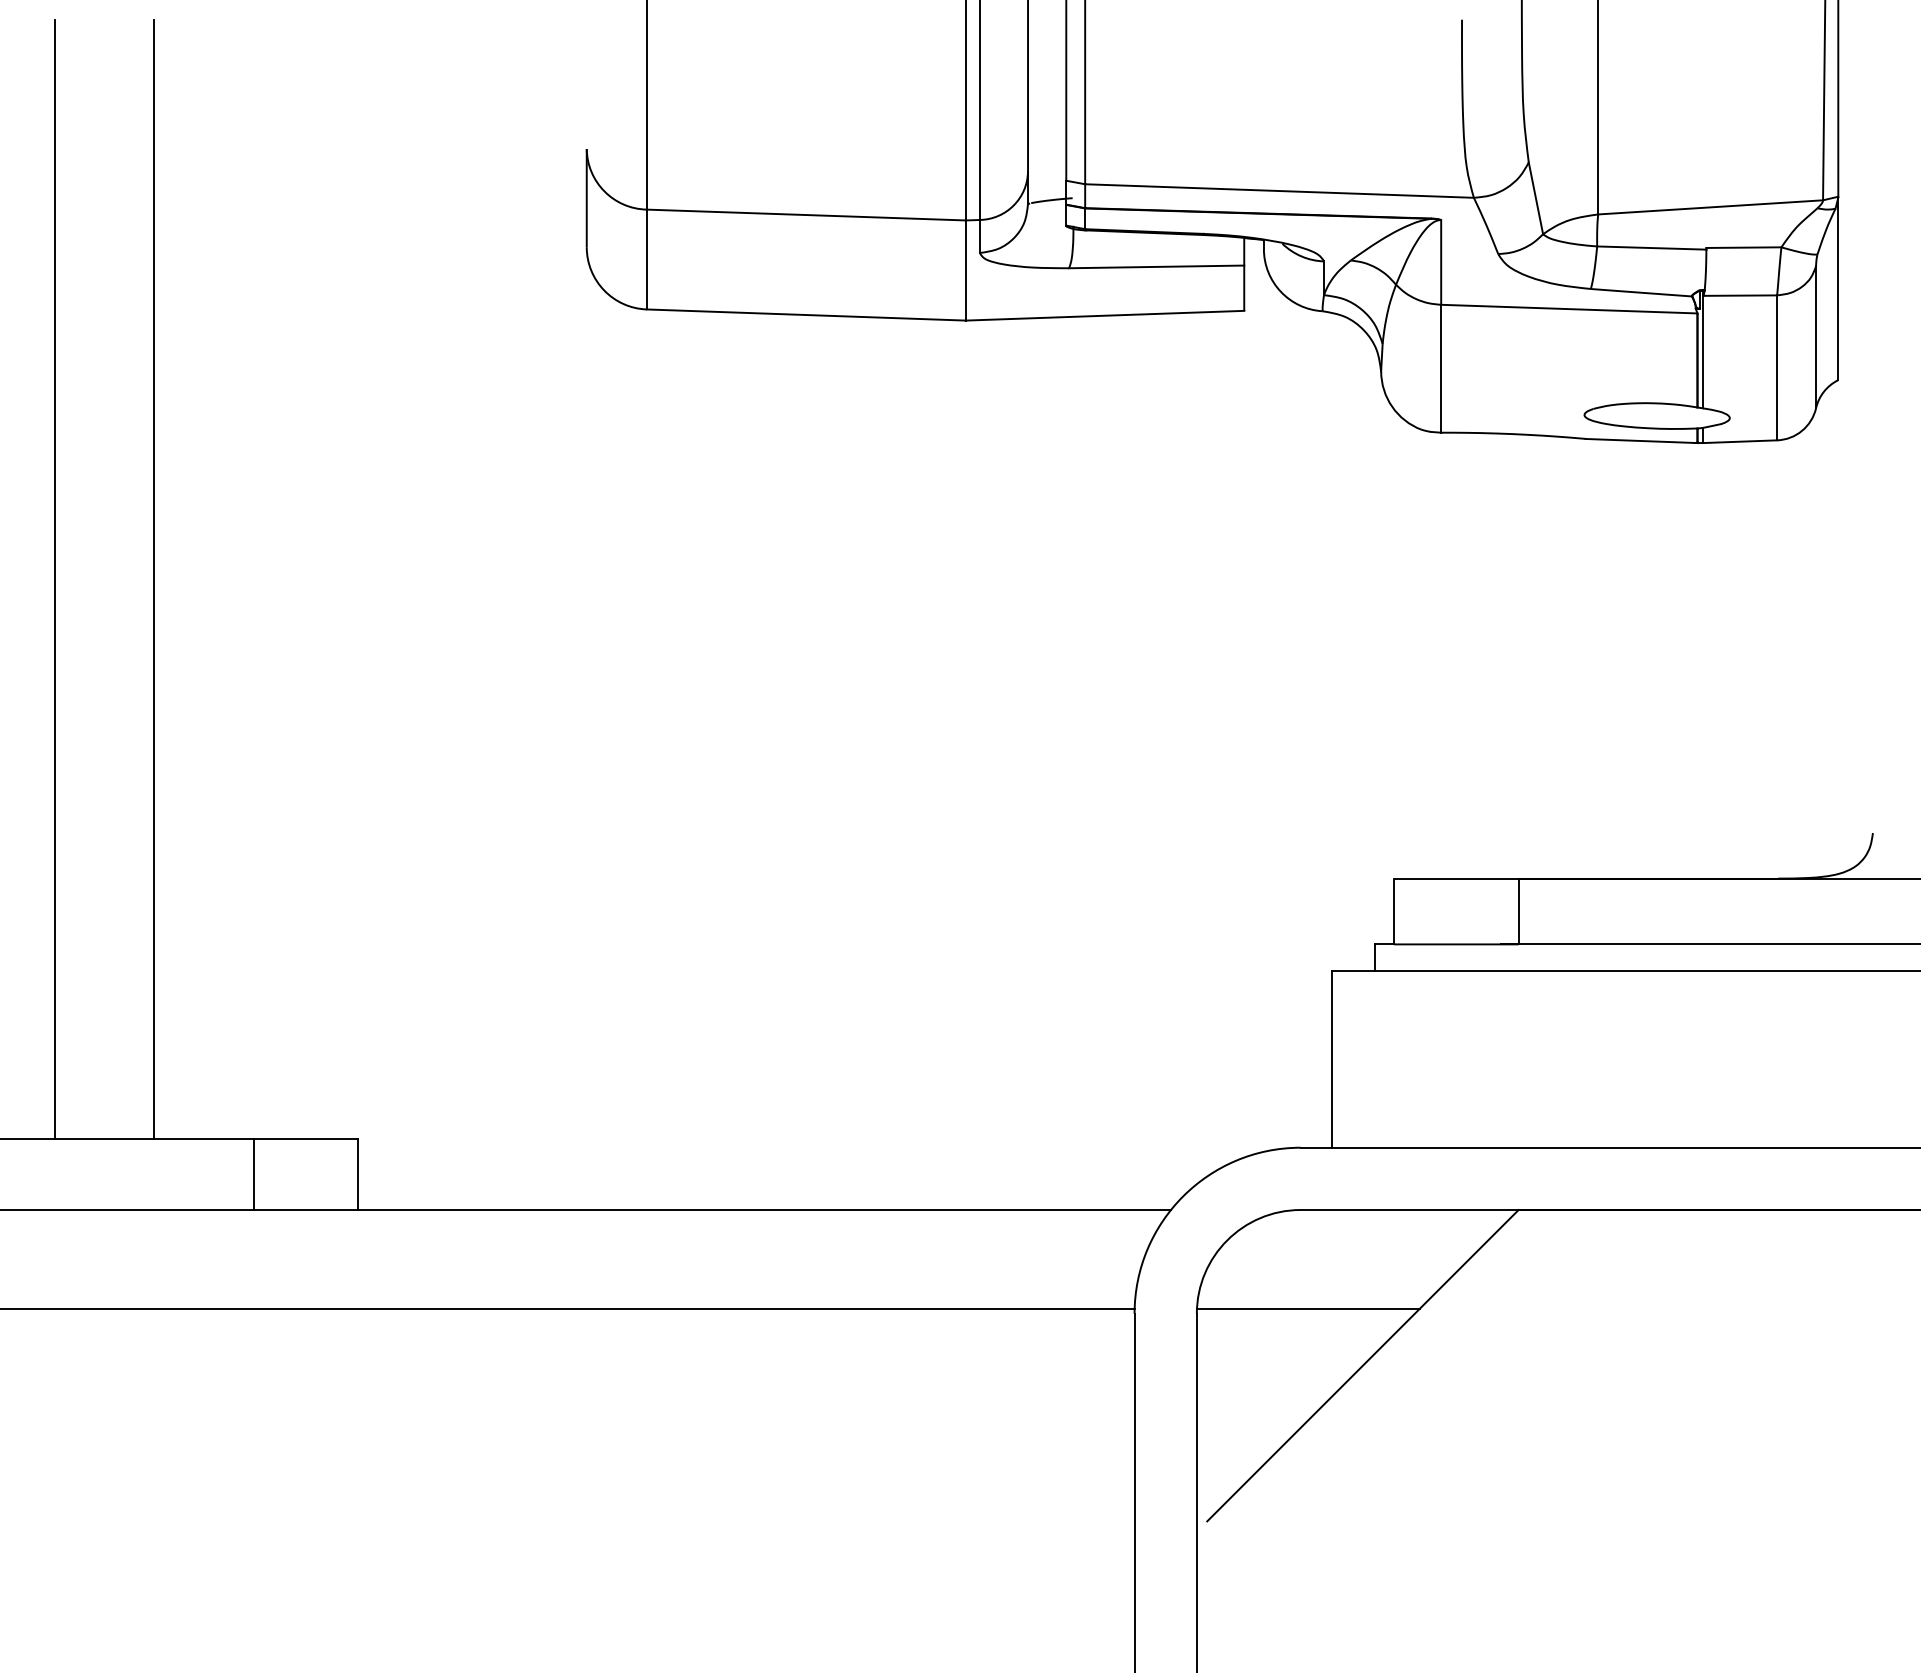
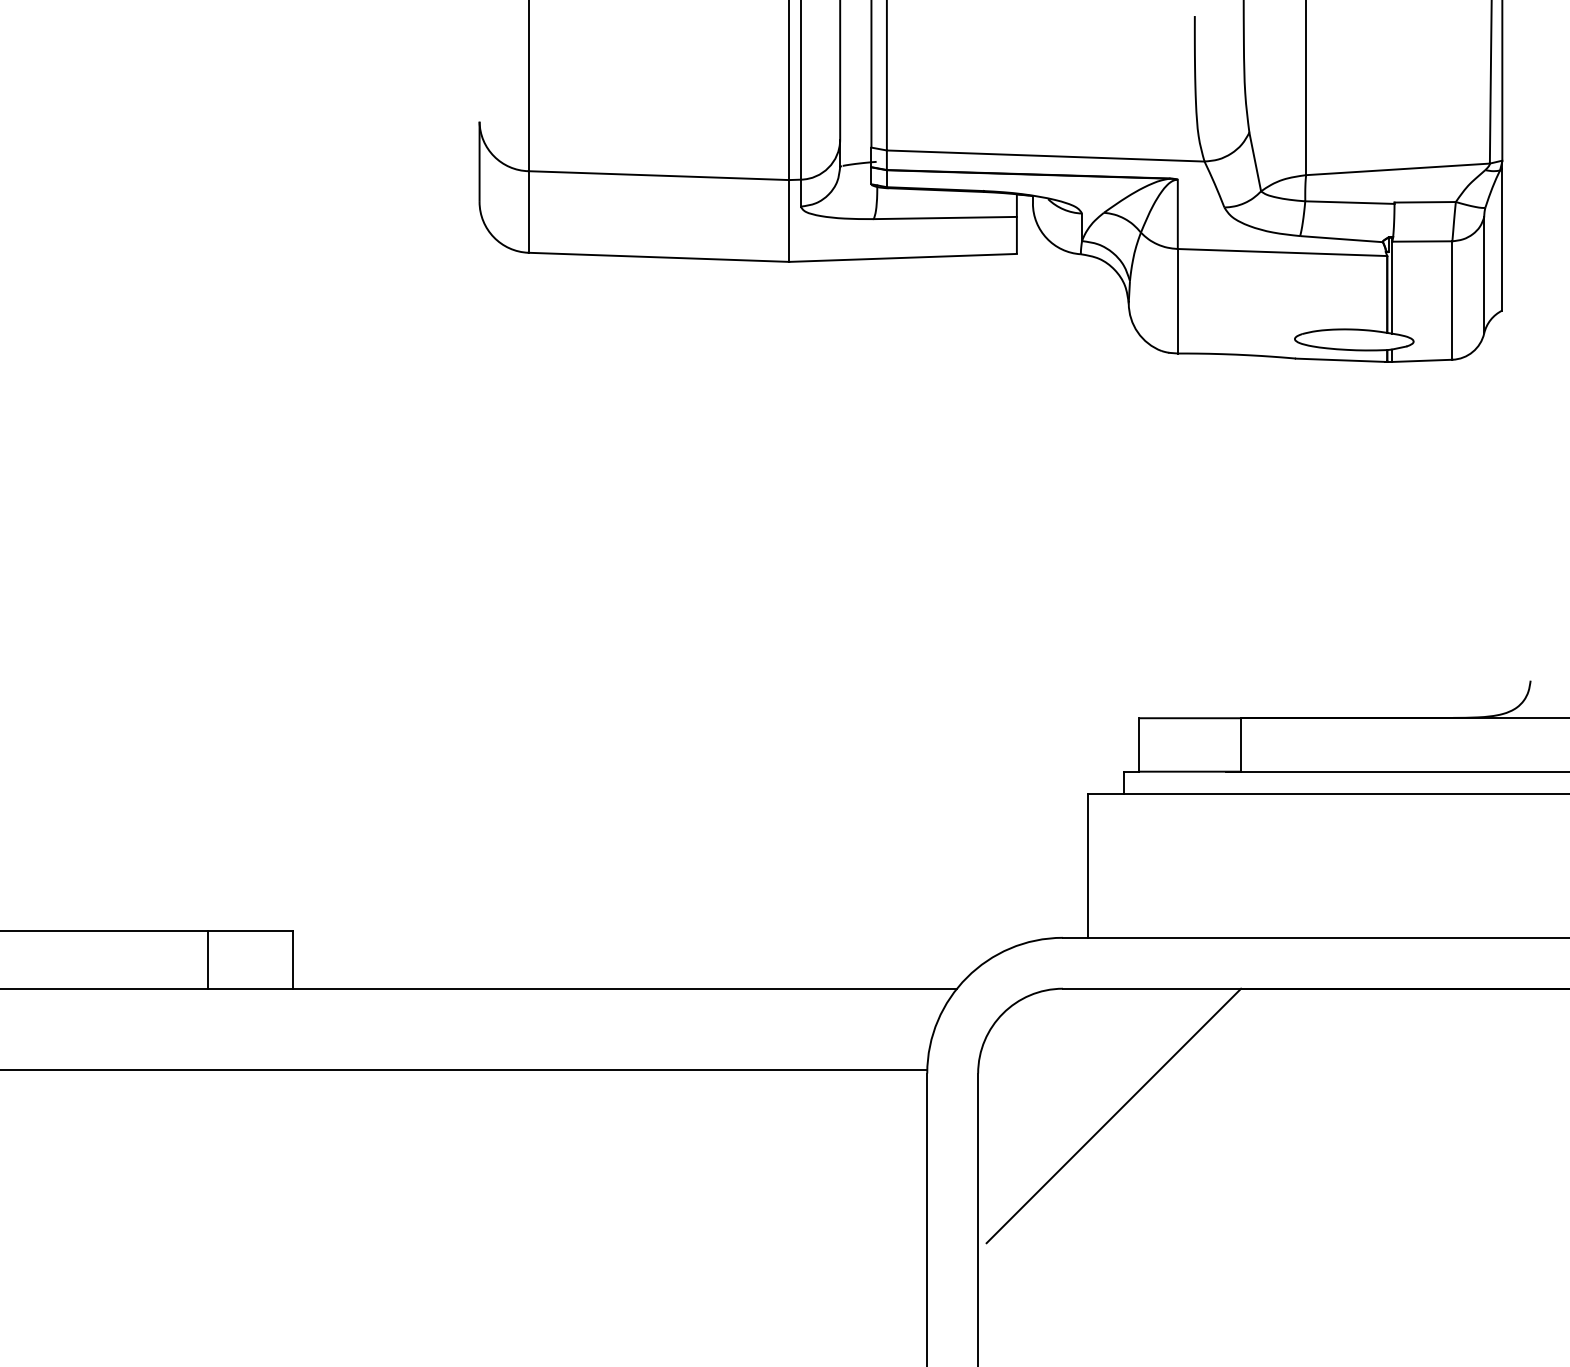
line: (54, 579) -> (44, 473), removed
line: (153, 579) -> (125, 473), removed
line: (1307, 1308) -> (1068, 1069), removed

